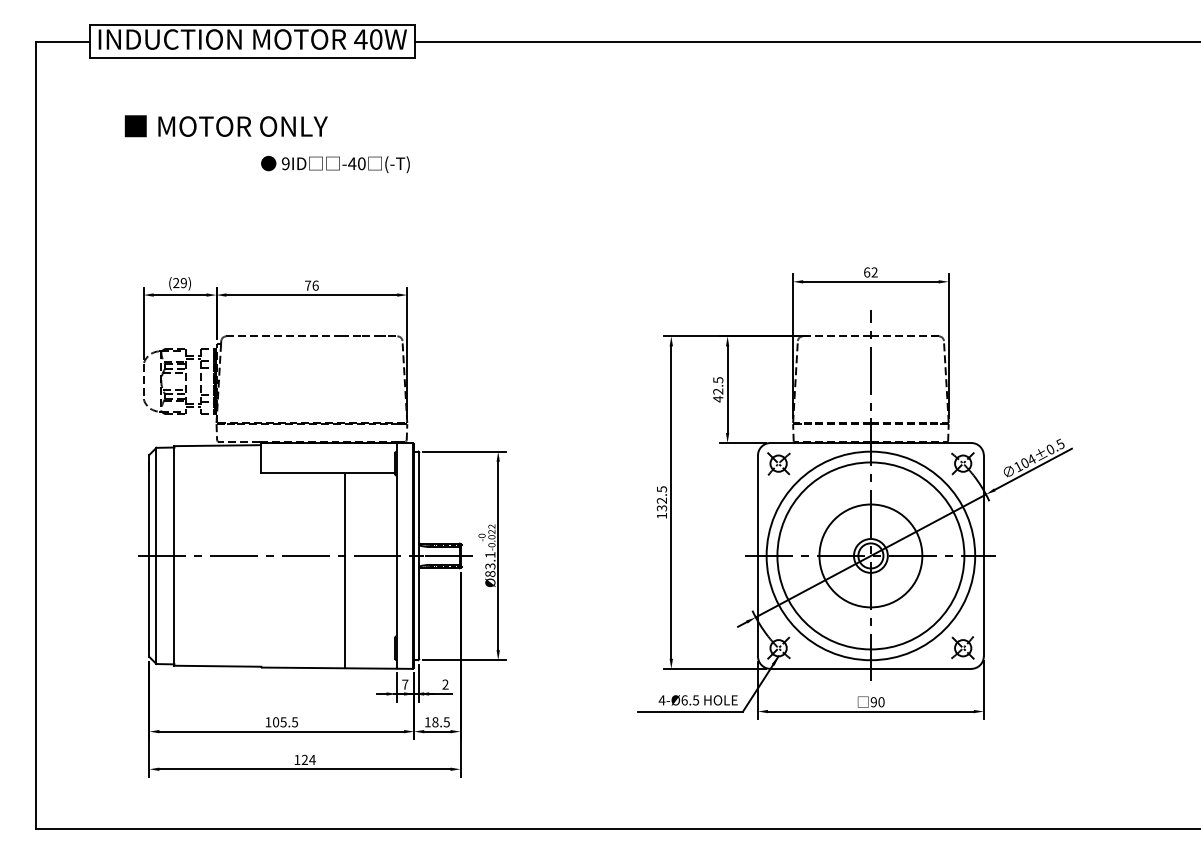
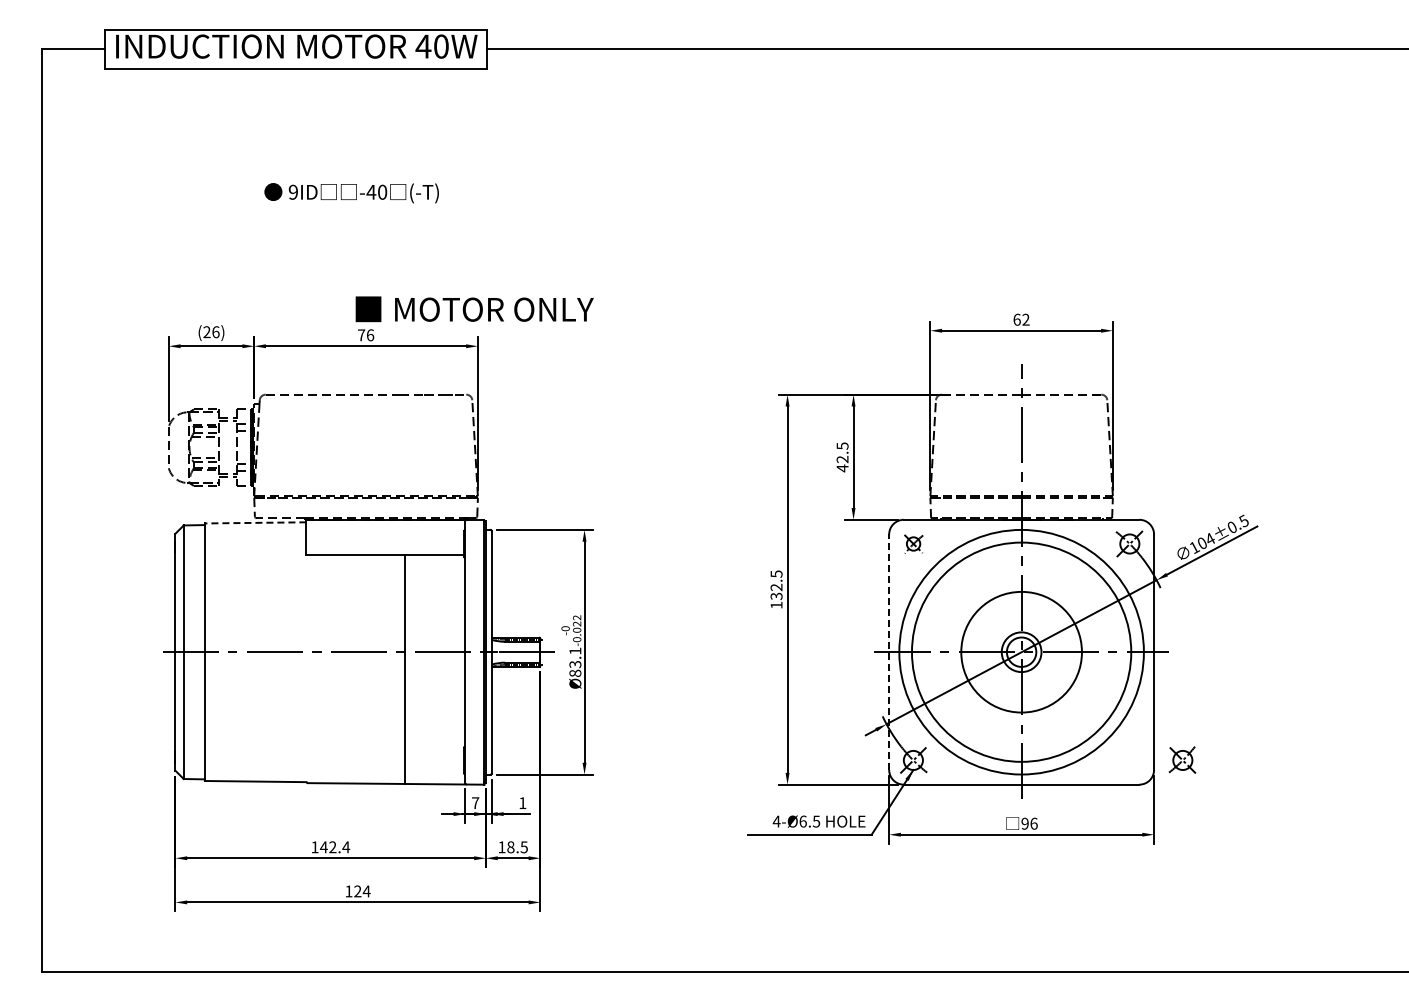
text: (226, 126) -> (474, 309), moved
text: (335, 164) -> (351, 193), moved
text: (183, 283) -> (215, 332), (29) -> (26)
line: (217, 445) -> (255, 522), solid -> dashed
part: (778, 463) -> (913, 543), size x0.7
line: (758, 556) -> (889, 652), solid -> dashed
part: (962, 647) -> (1182, 759), moved
text: (445, 684) -> (522, 802), 2 -> 1
text: (881, 701) -> (1033, 823), 90 -> 96
text: (285, 722) -> (334, 847), 105.5 -> 142.4

